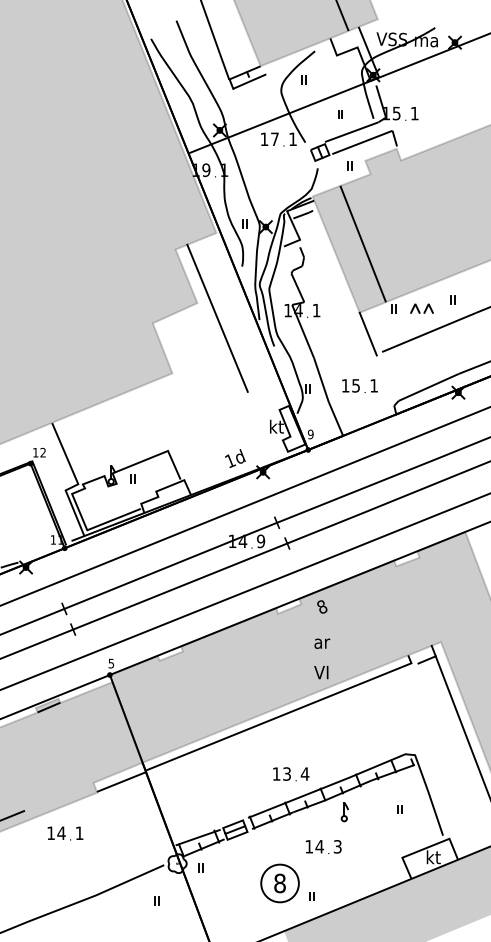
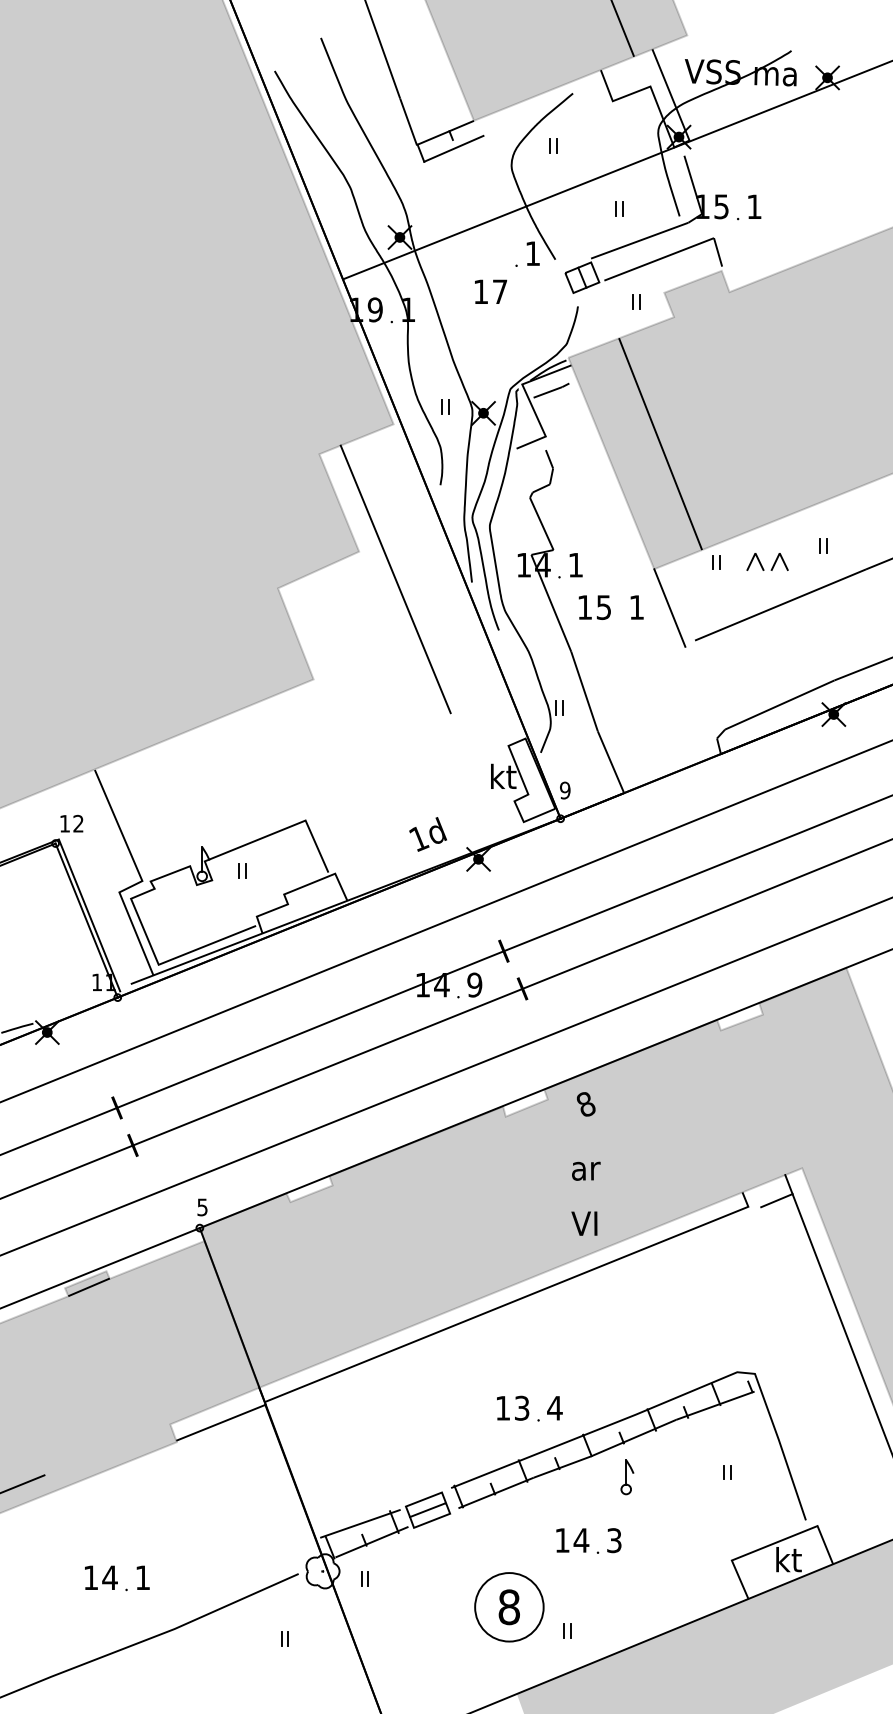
text: (269, 138) -> (490, 290), moved
text: (359, 385) -> (610, 606), moved
text: (65, 833) -> (117, 1578), moved

